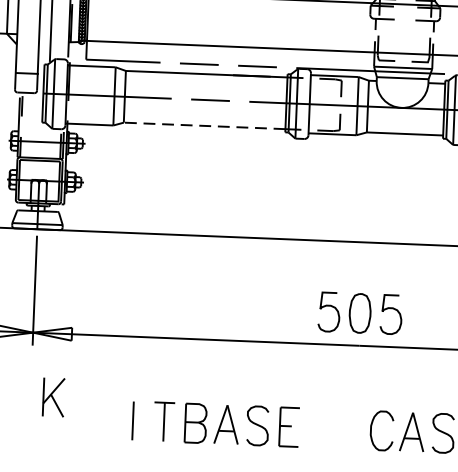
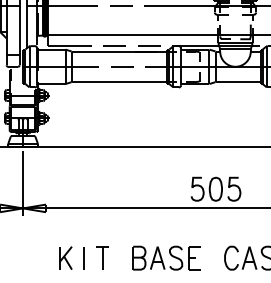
line: (204, 126) -> (119, 82), dashed -> solid
part: (53, 396) -> (65, 257), moved
part: (241, 424) -> (166, 257), moved

